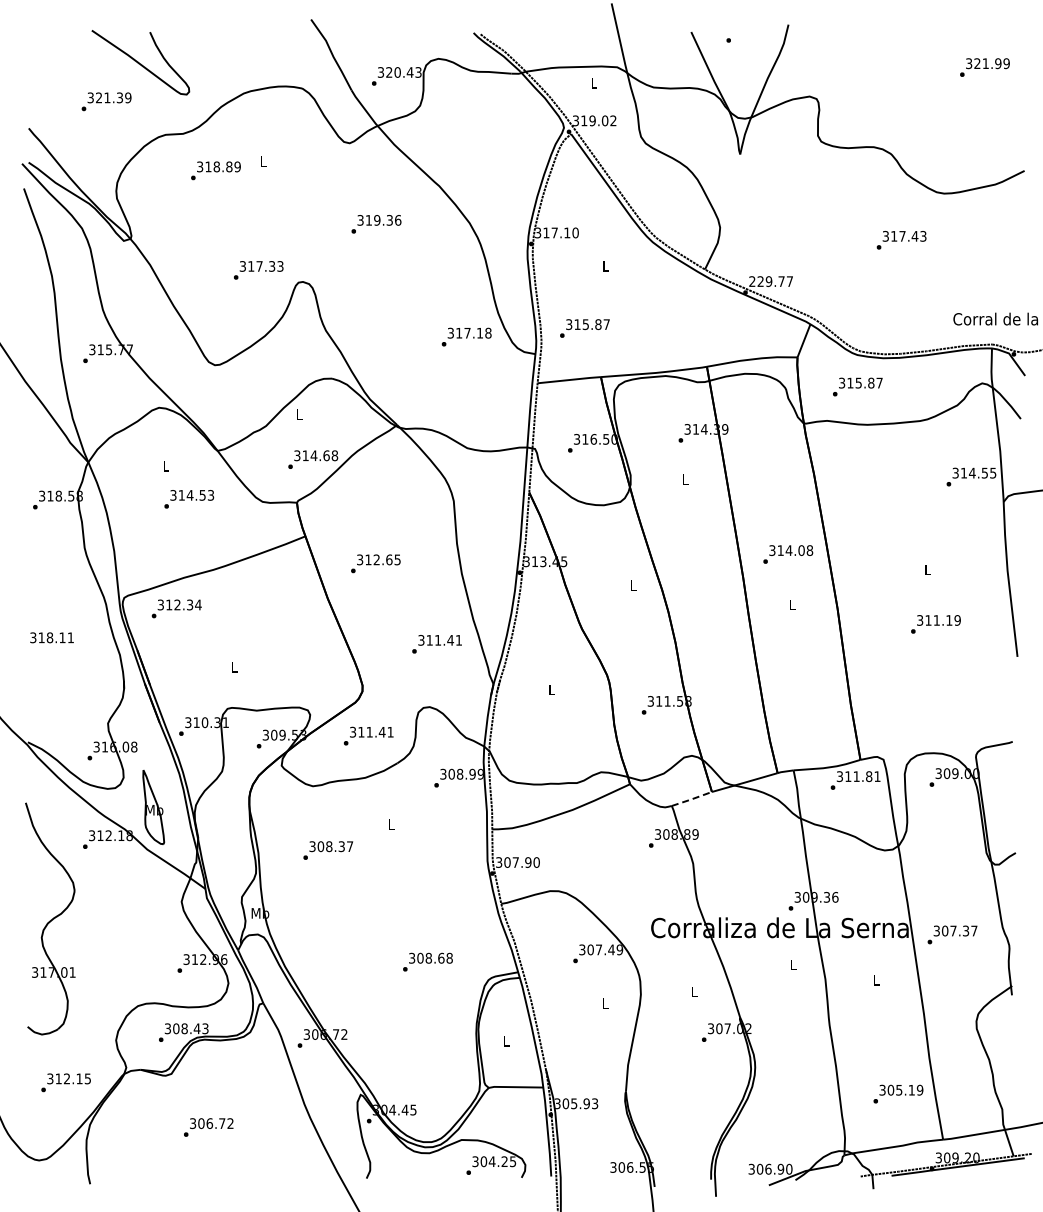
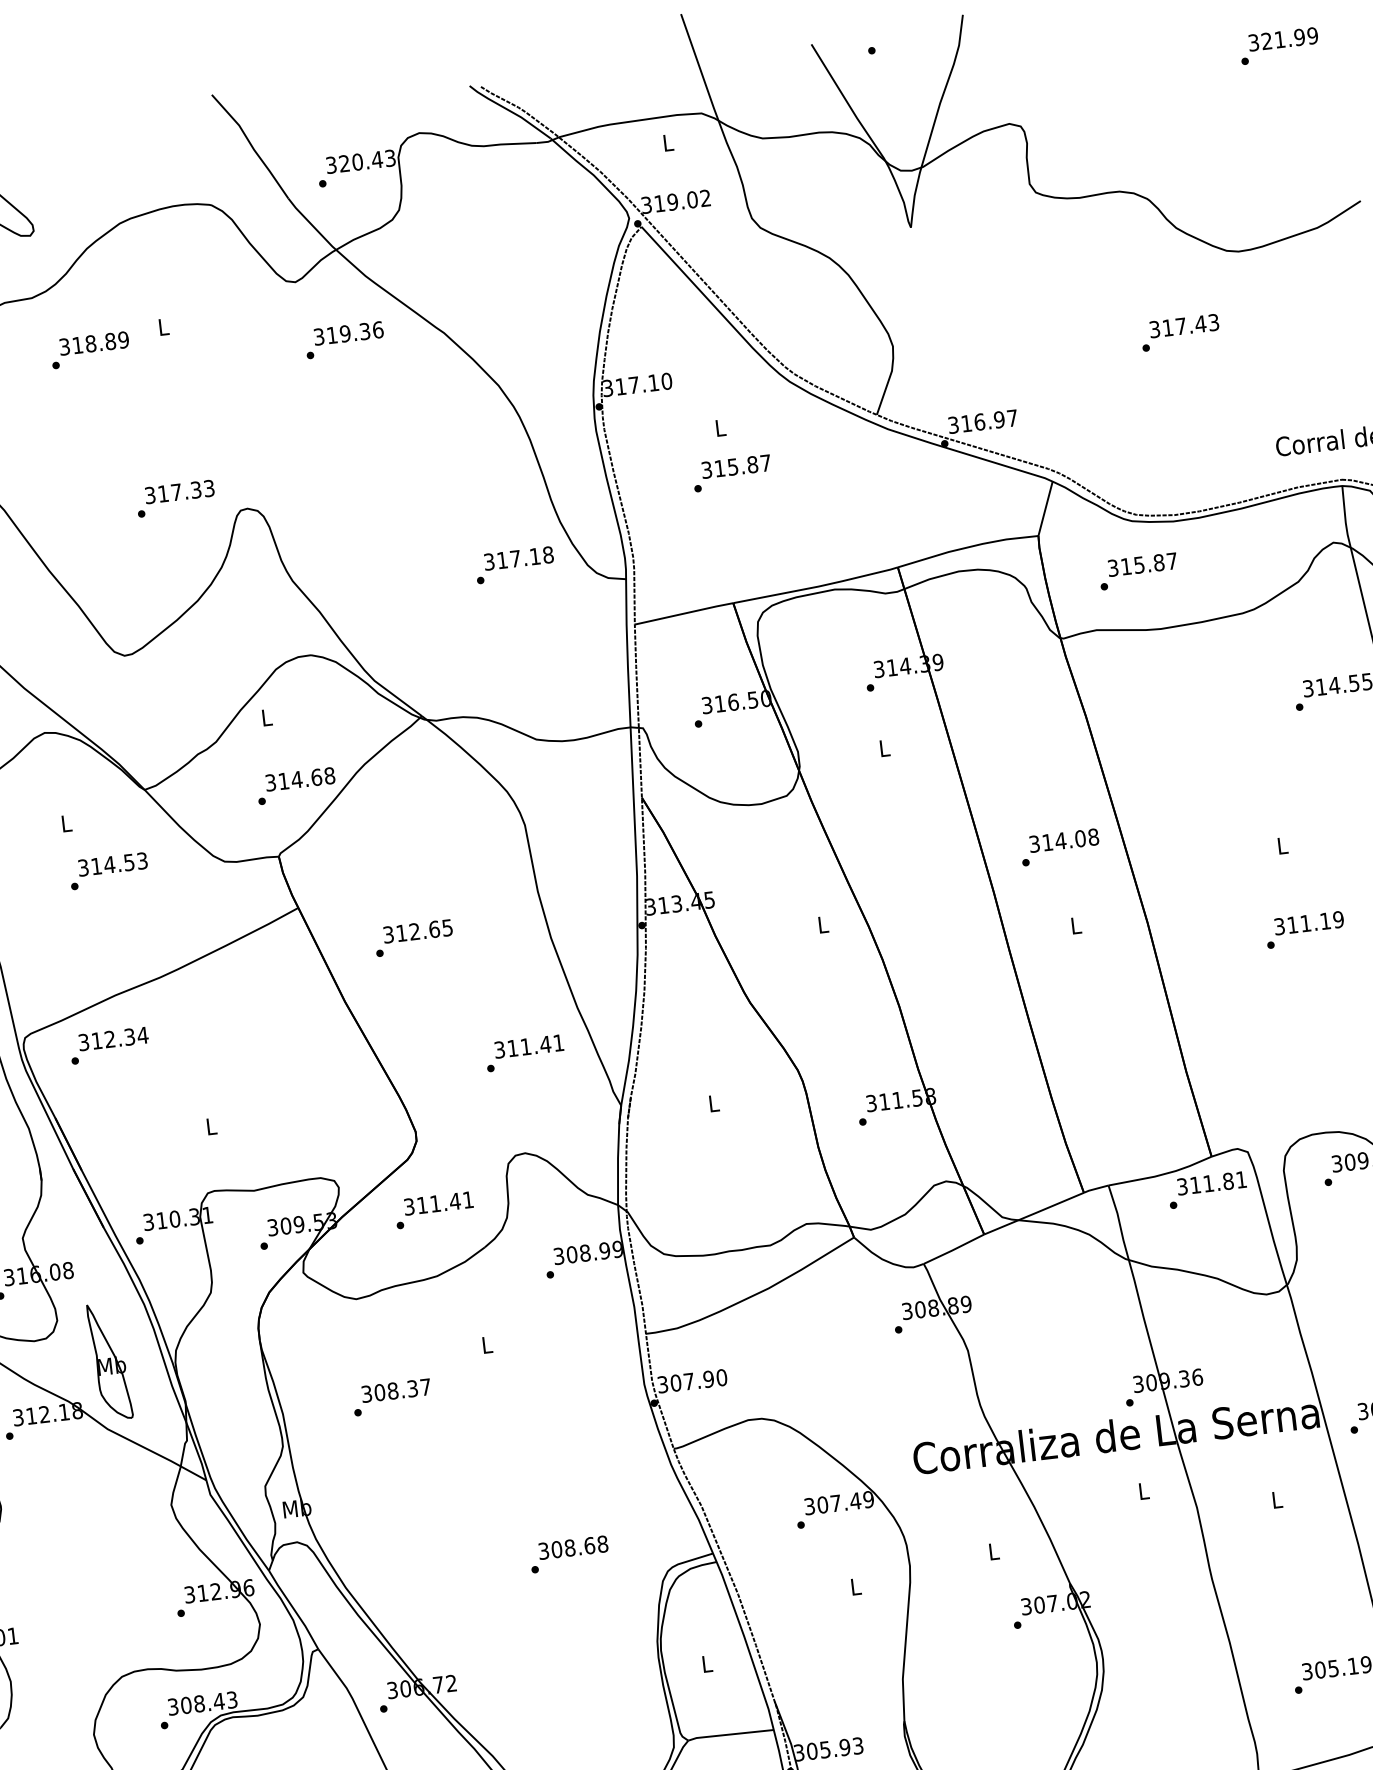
text: (376, 224) -> (344, 340), moved
text: (766, 281) -> (975, 422), 229.77 -> 316.97
text: (584, 328) -> (731, 473), moved
line: (691, 799) -> (953, 1250), dashed -> solid

